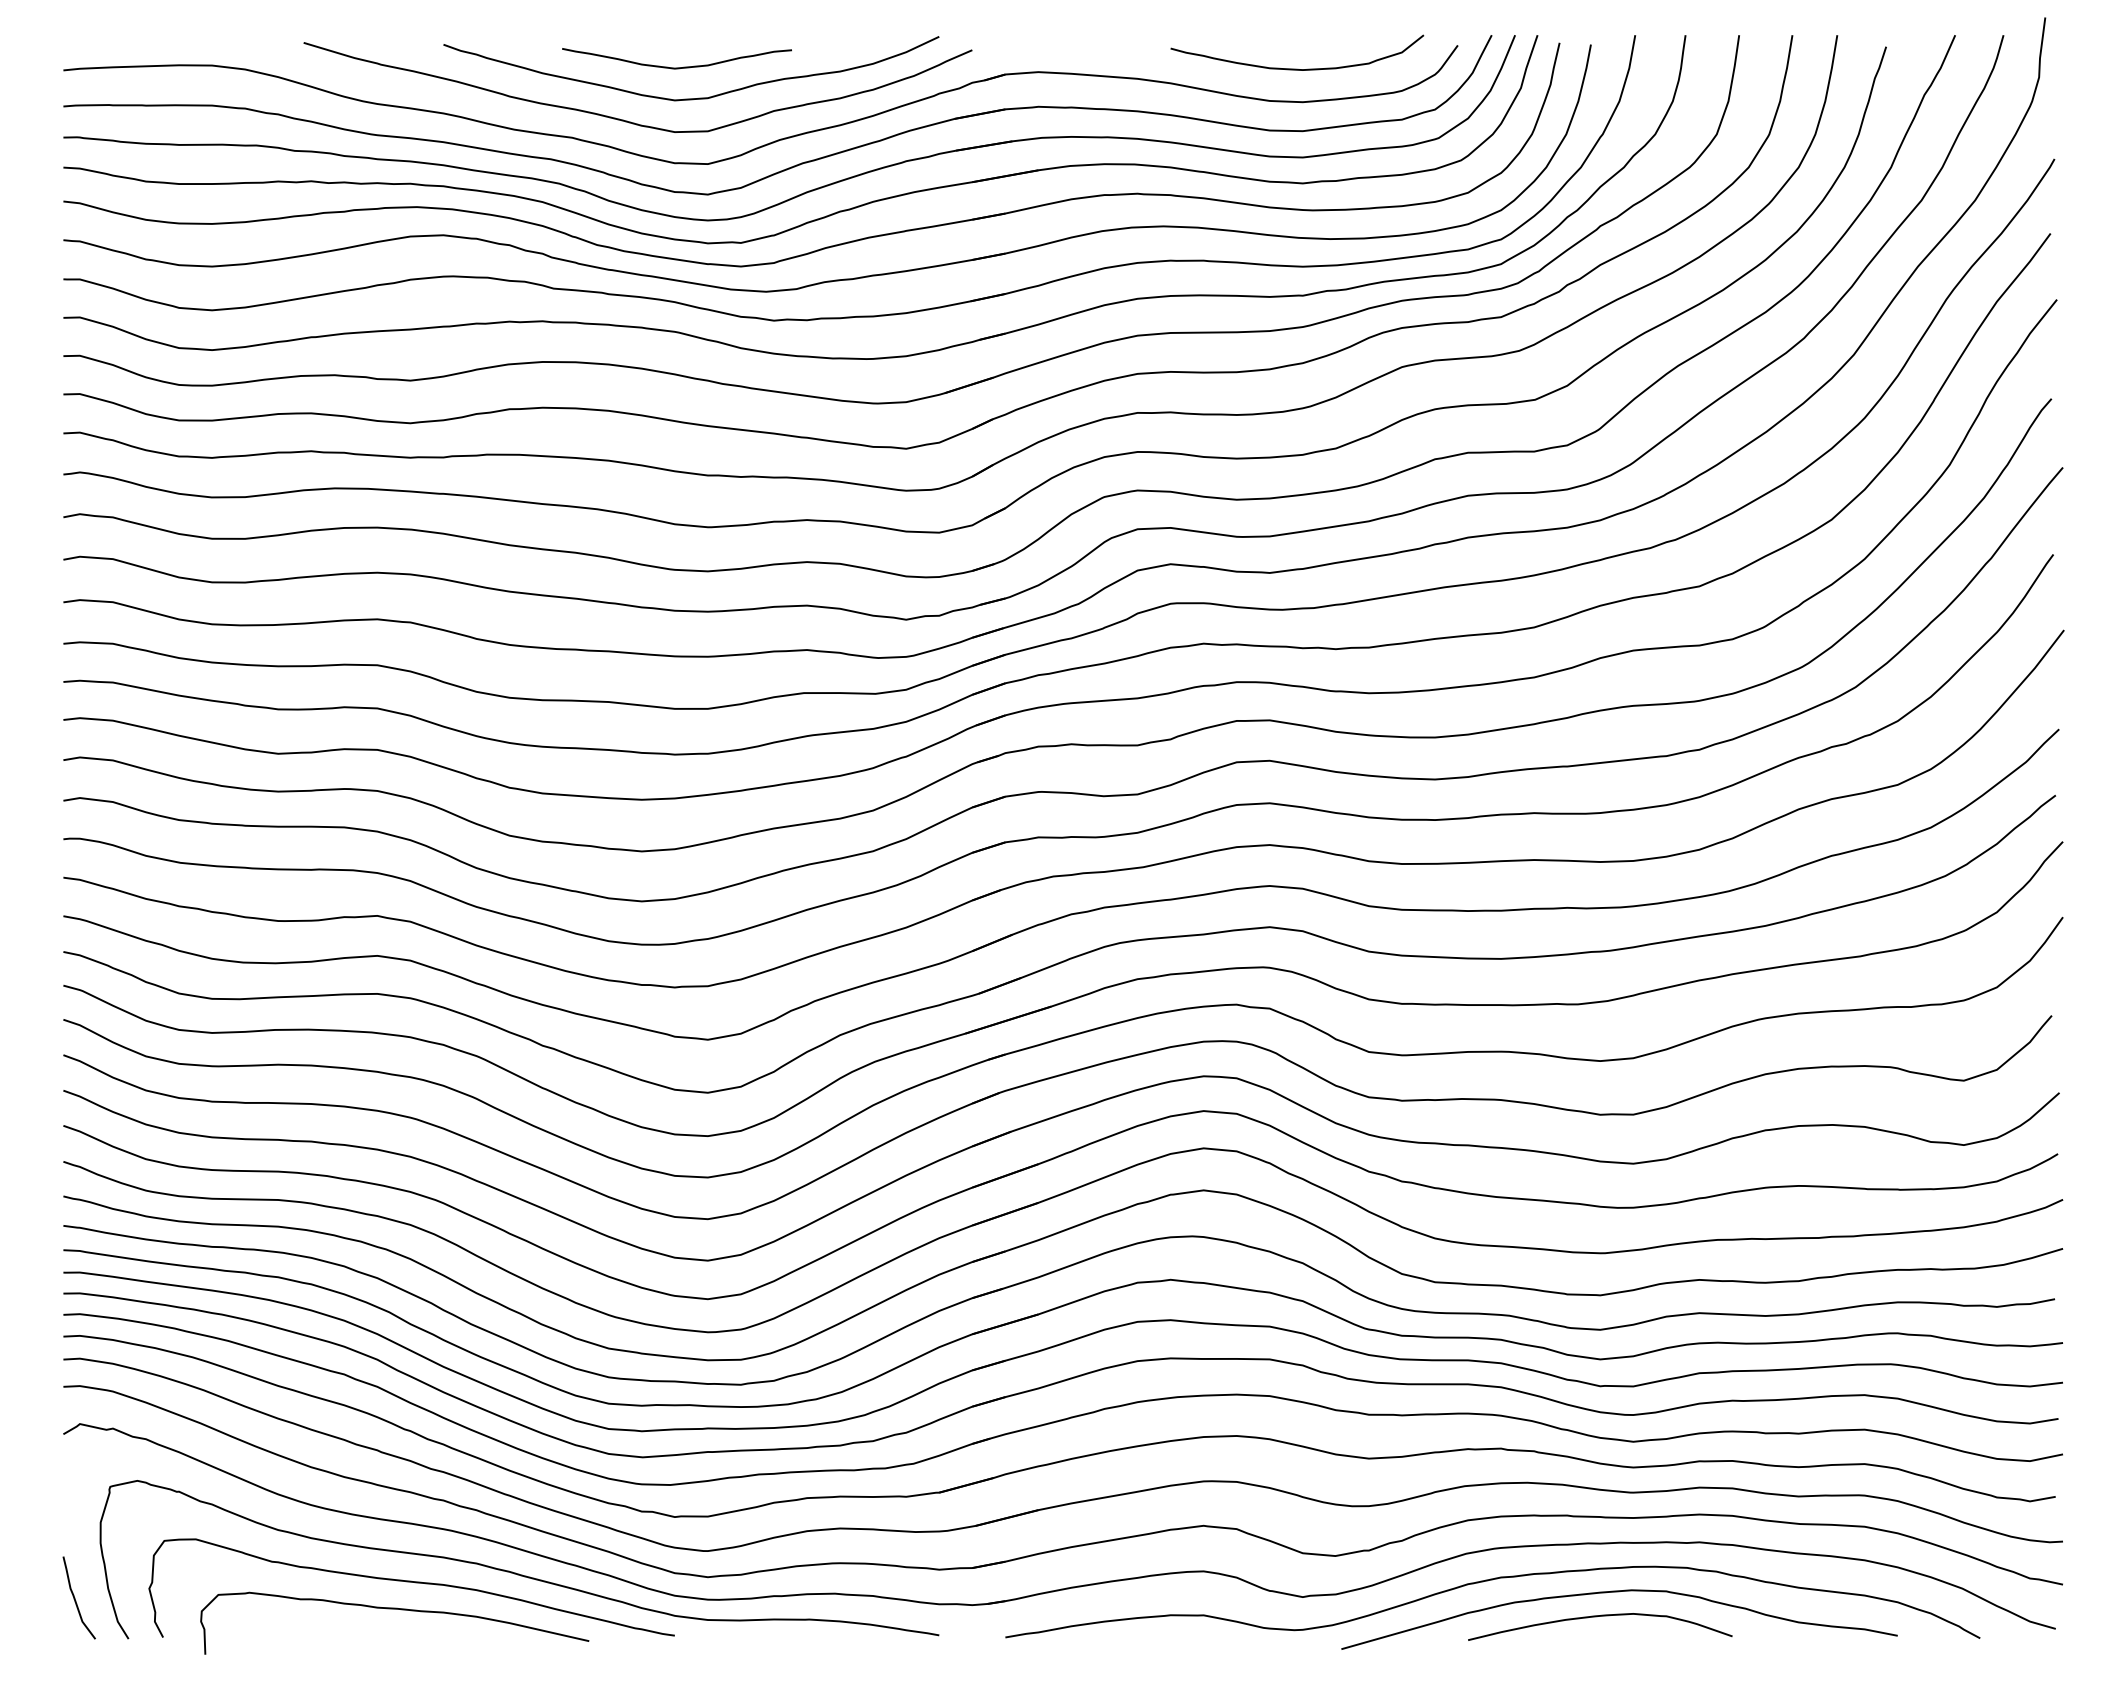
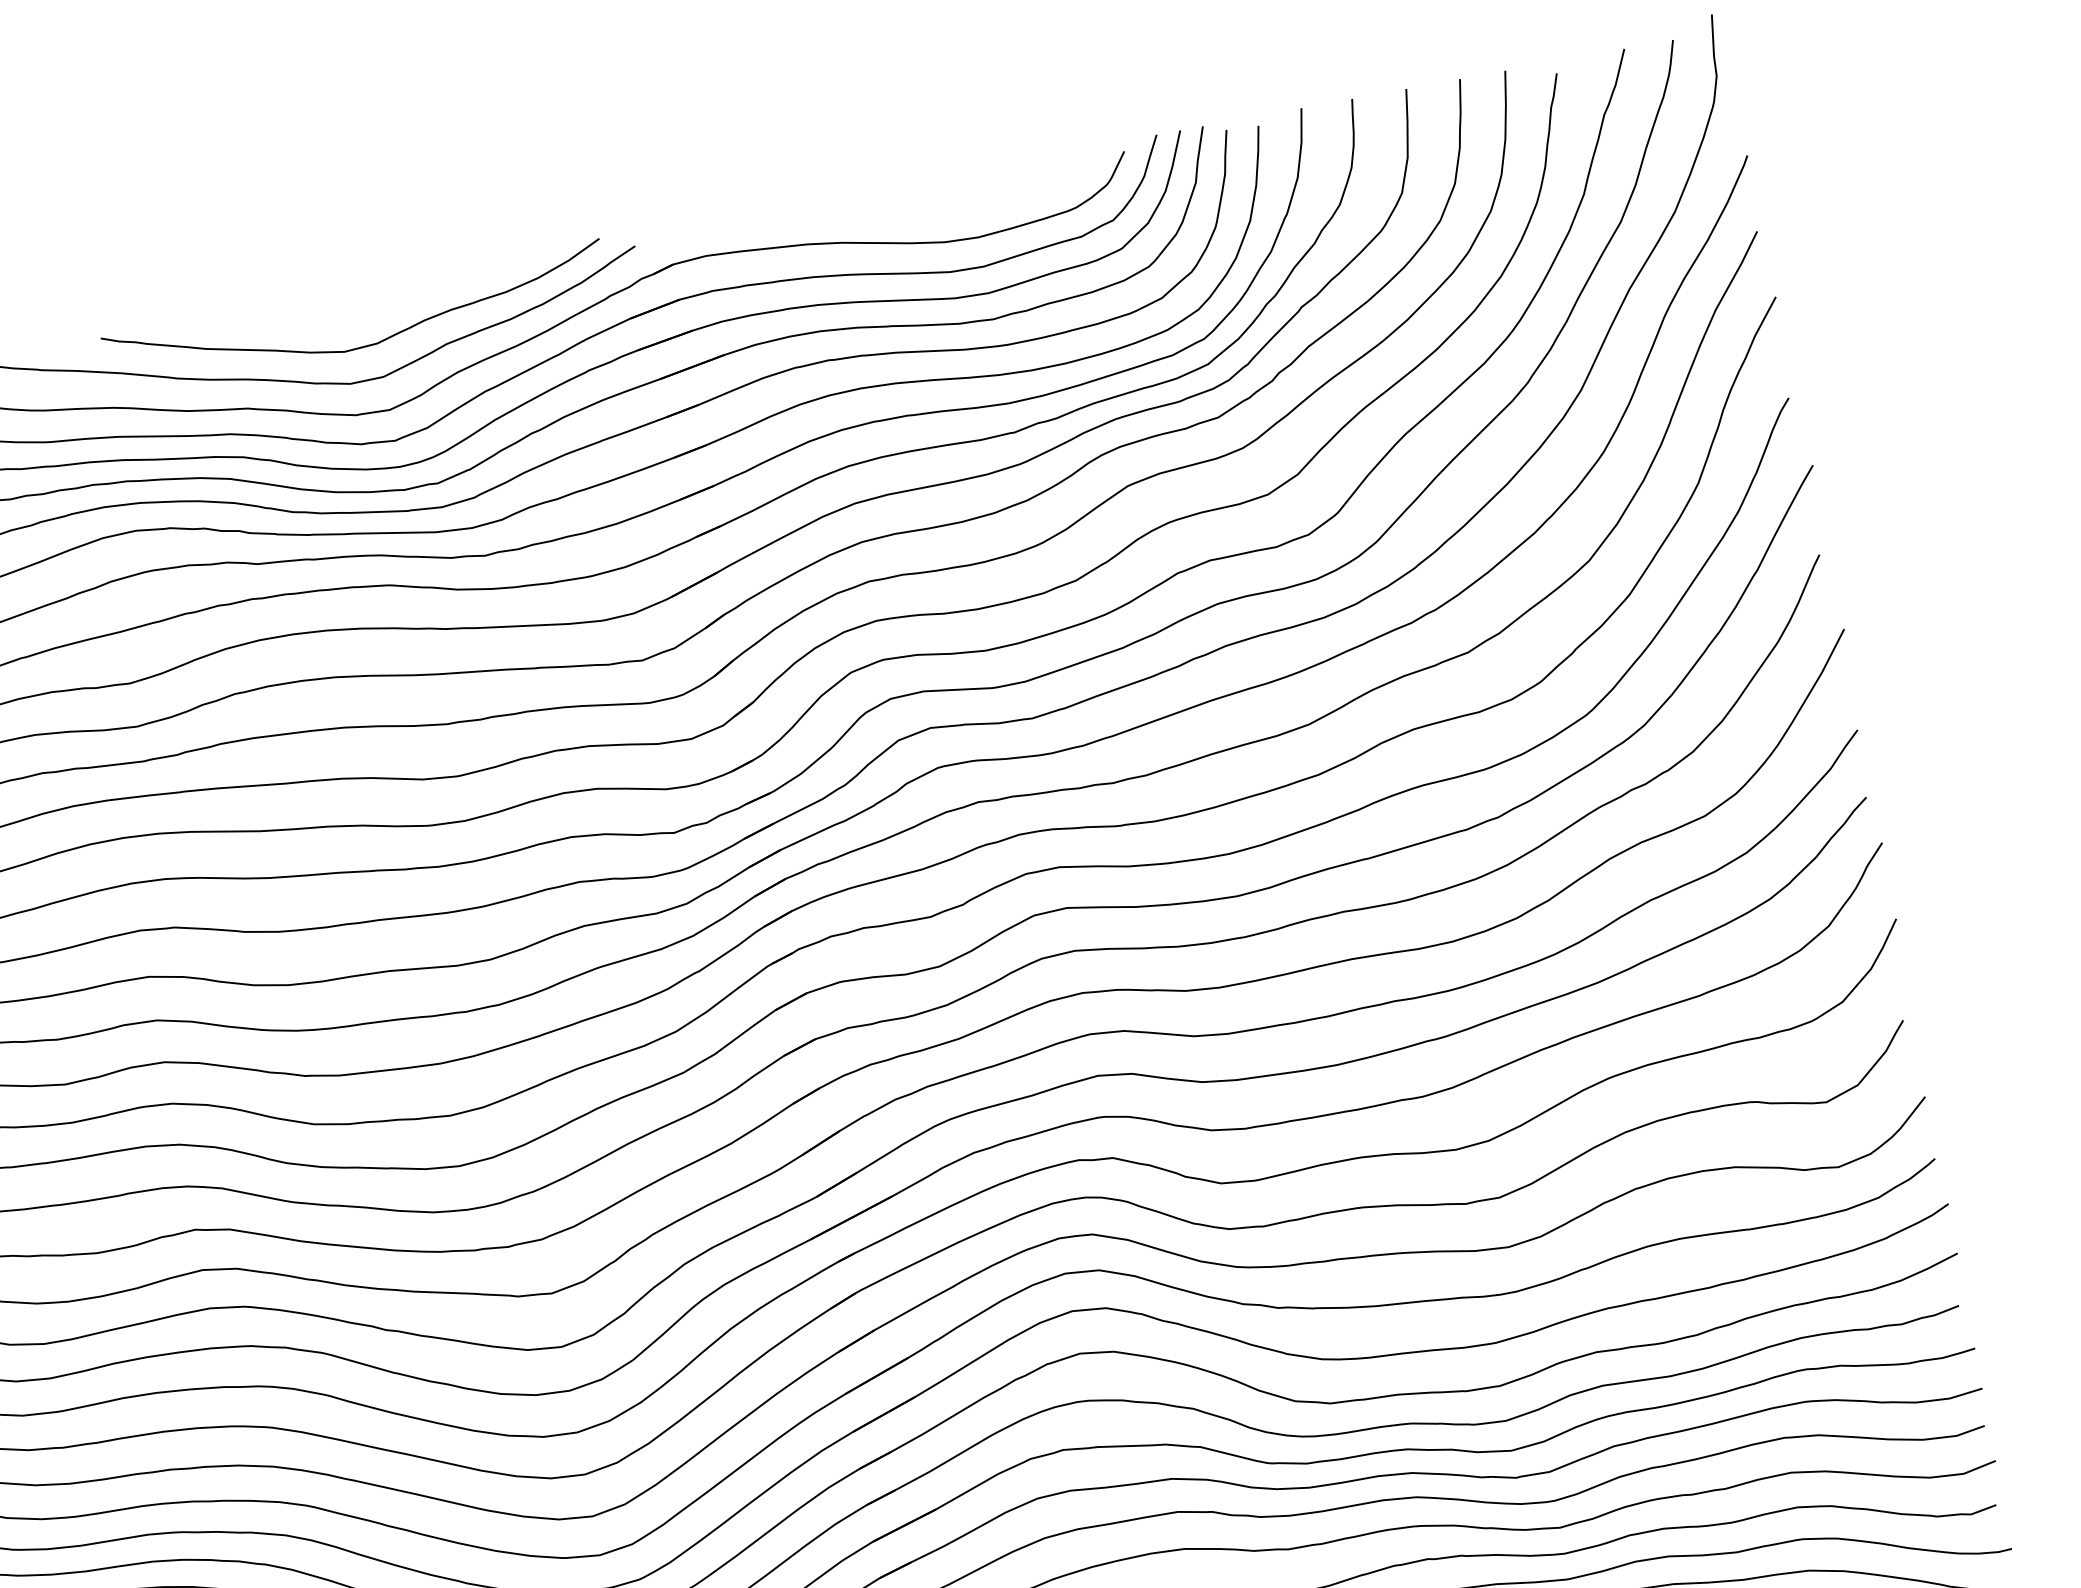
curve: (676, 67) -> (340, 318), removed
curve: (1297, 68) -> (966, 204), removed

